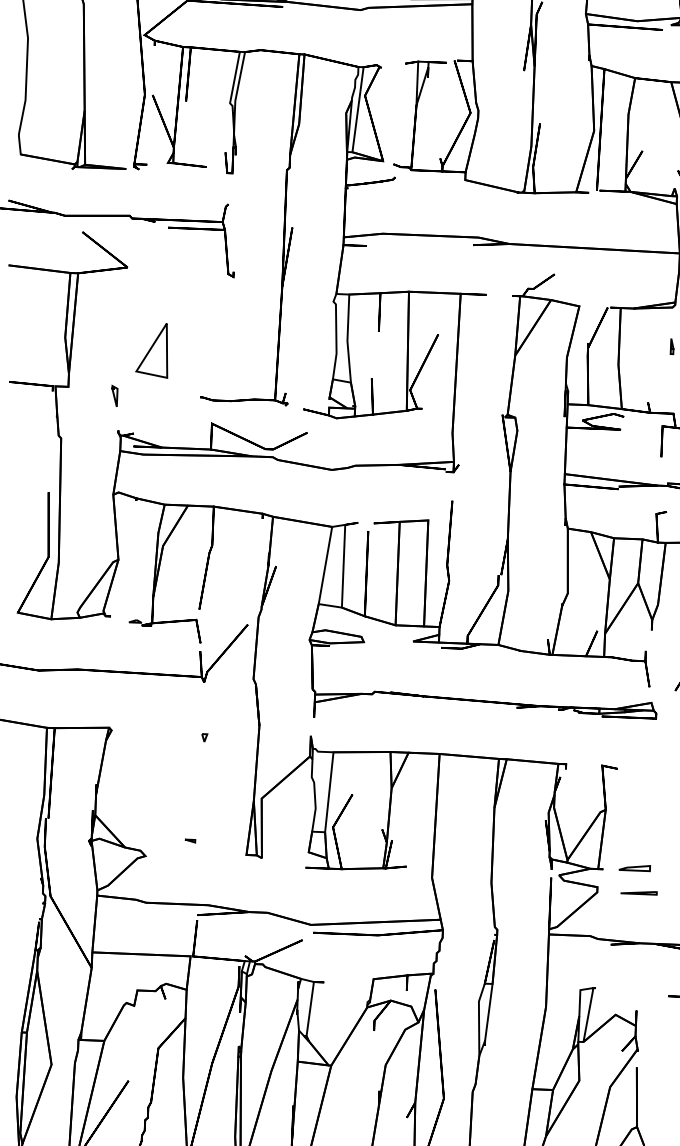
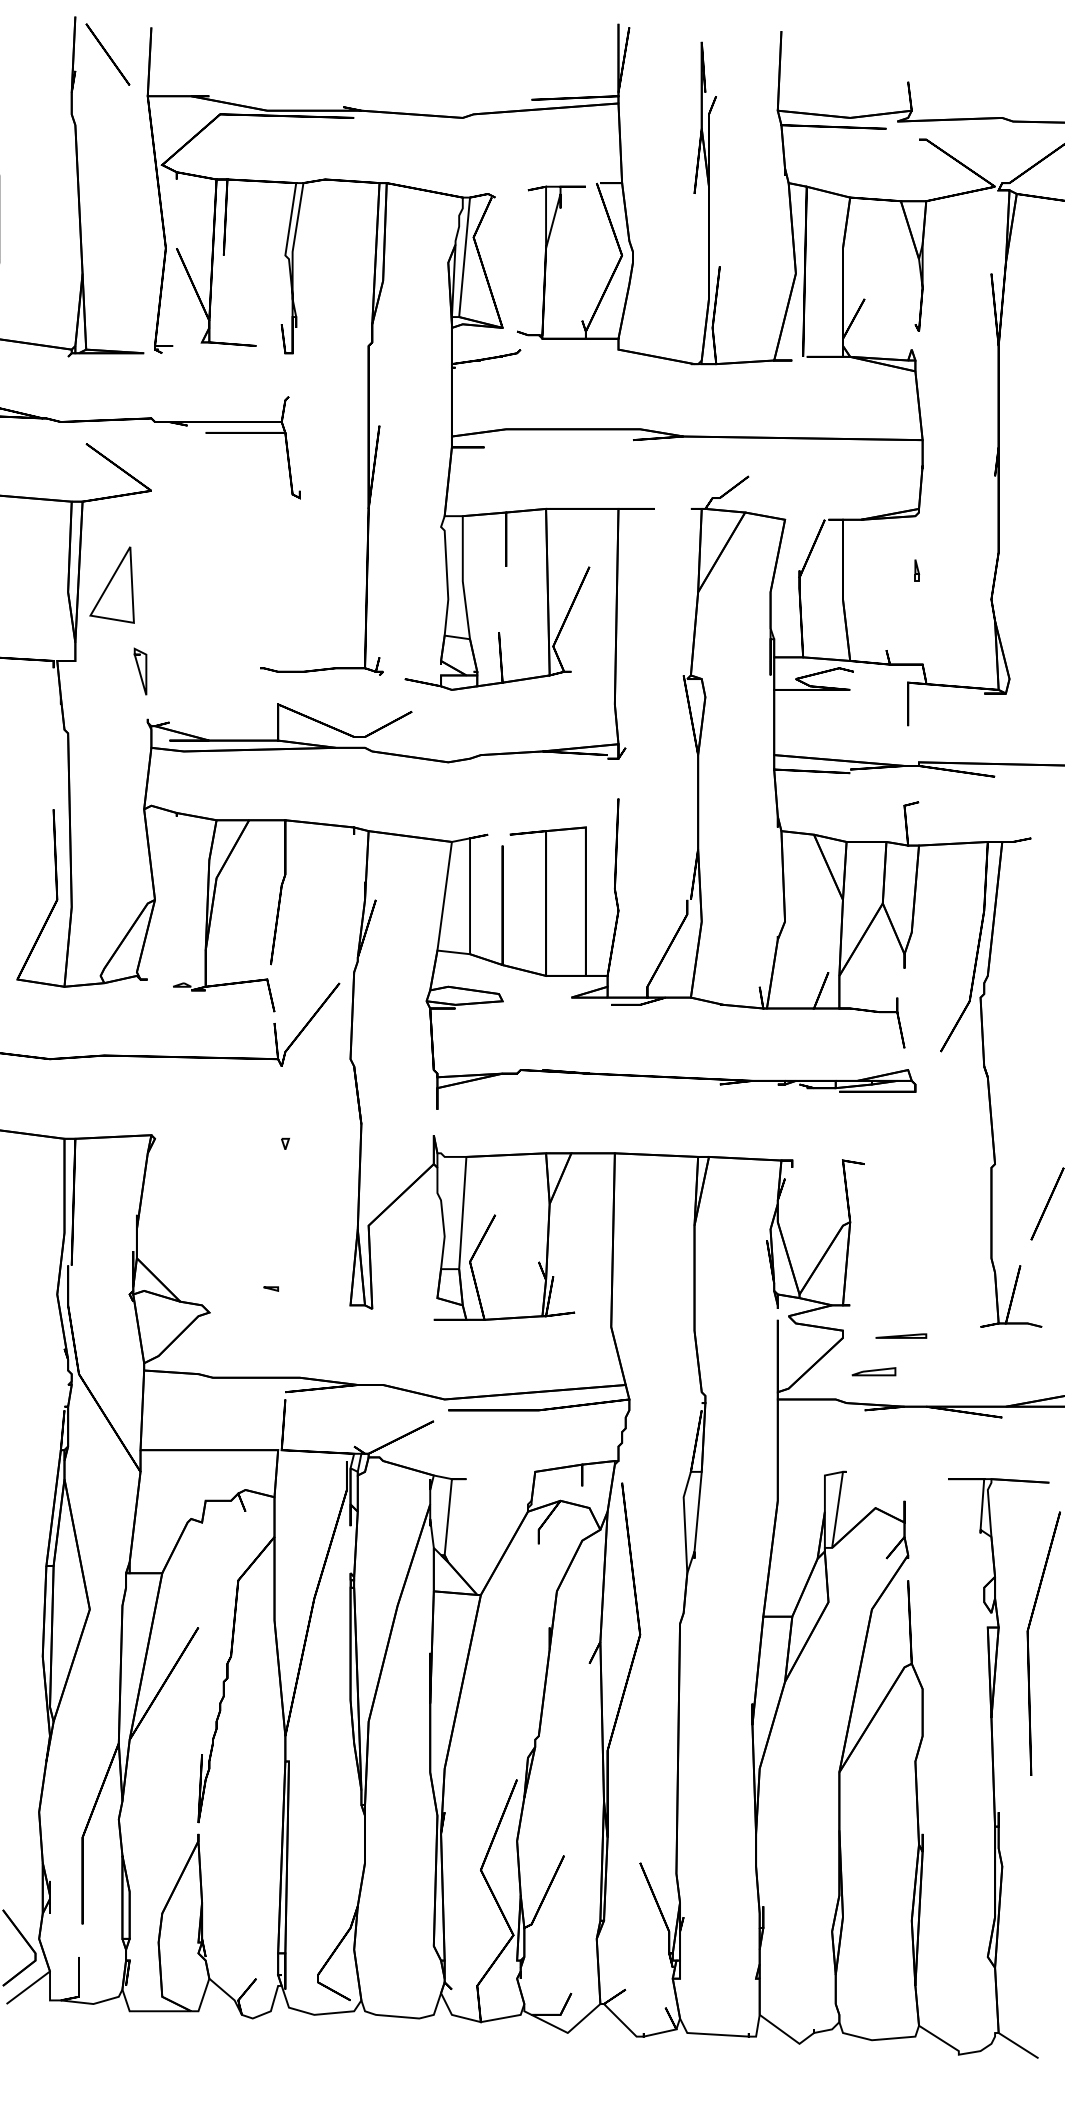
part: (152, 349) -> (111, 584), moved
part: (114, 396) -> (140, 671), size x1.6
part: (634, 867) -> (873, 1371), moved

